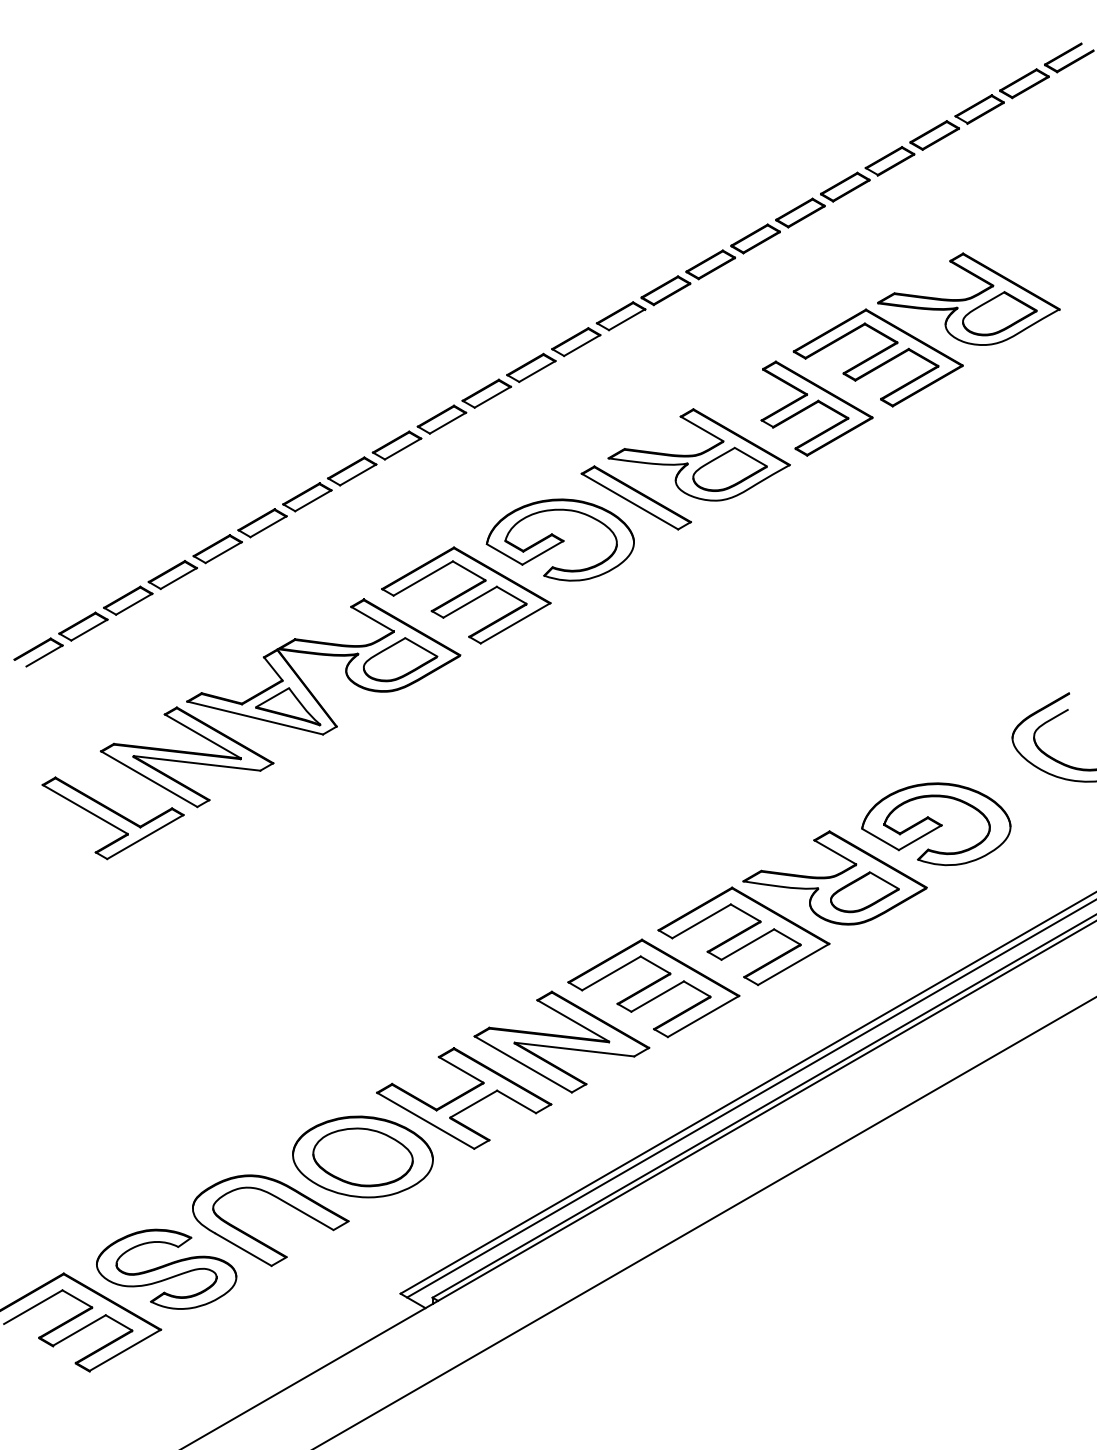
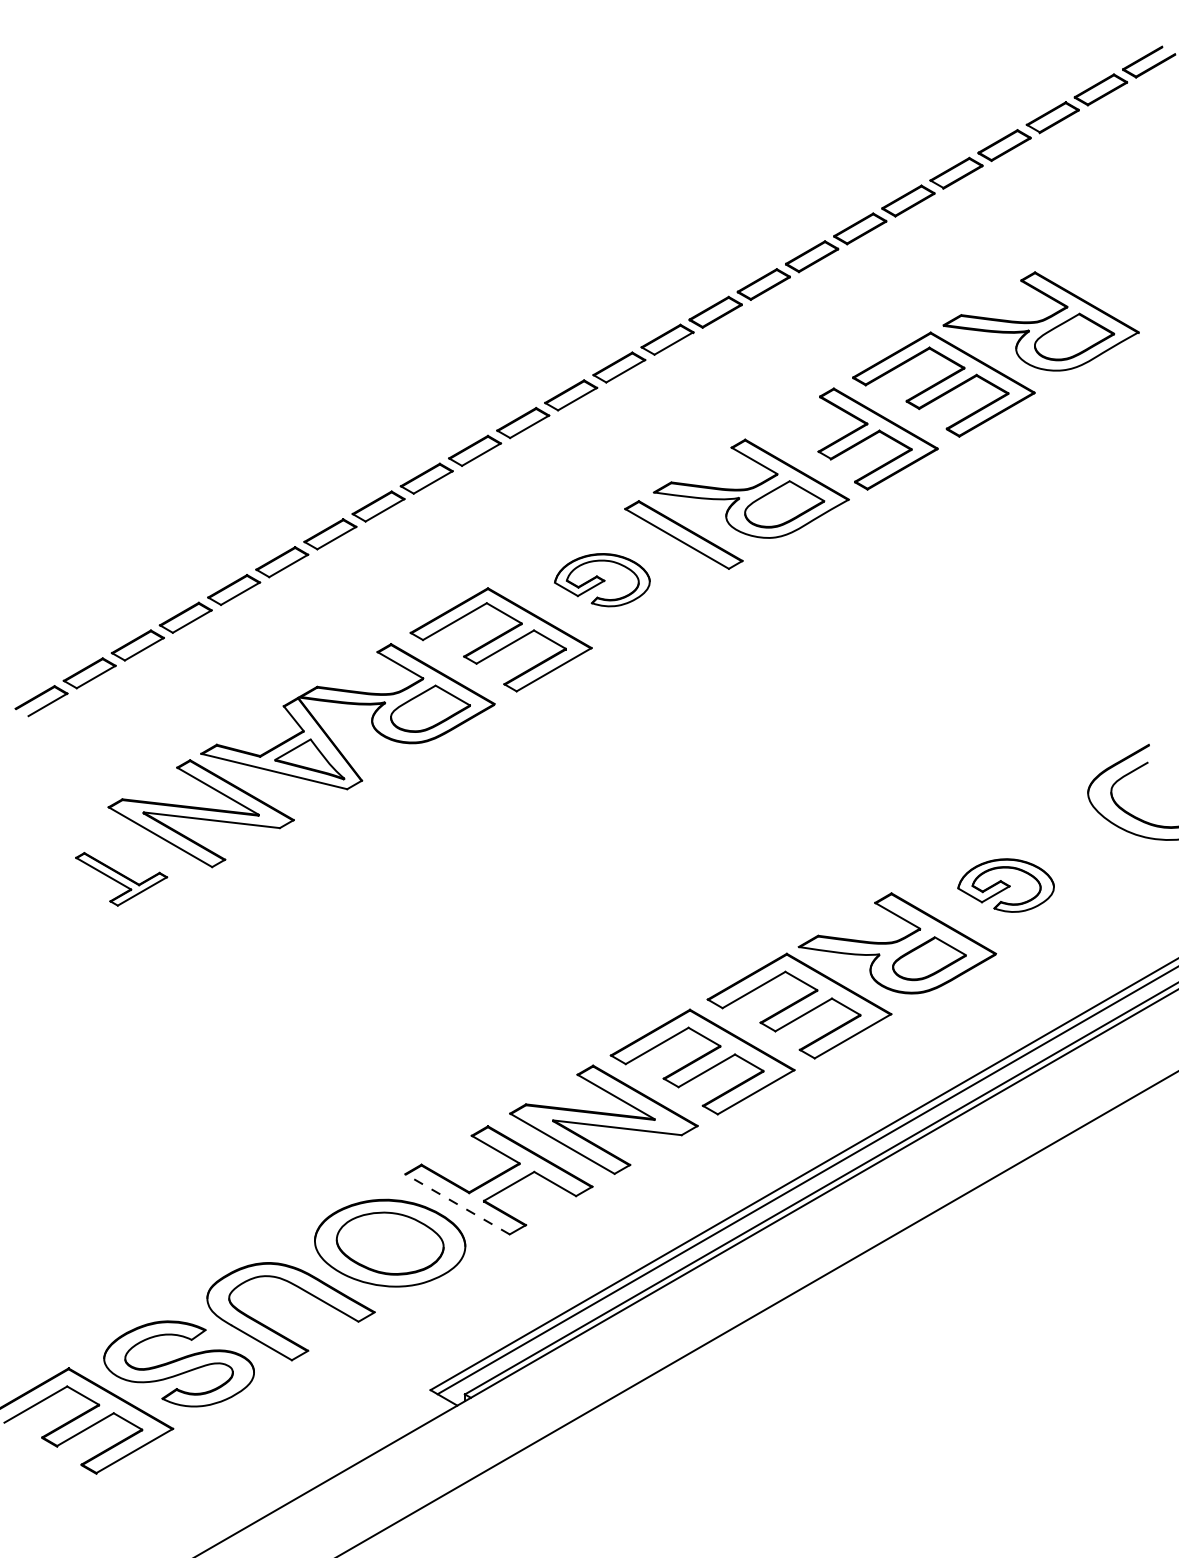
part: (560, 539) -> (602, 579), size x0.6
part: (112, 818) -> (121, 879), size x0.6
part: (935, 824) -> (1005, 885), size x0.6
line: (425, 1120) -> (457, 1204), solid -> dashed

